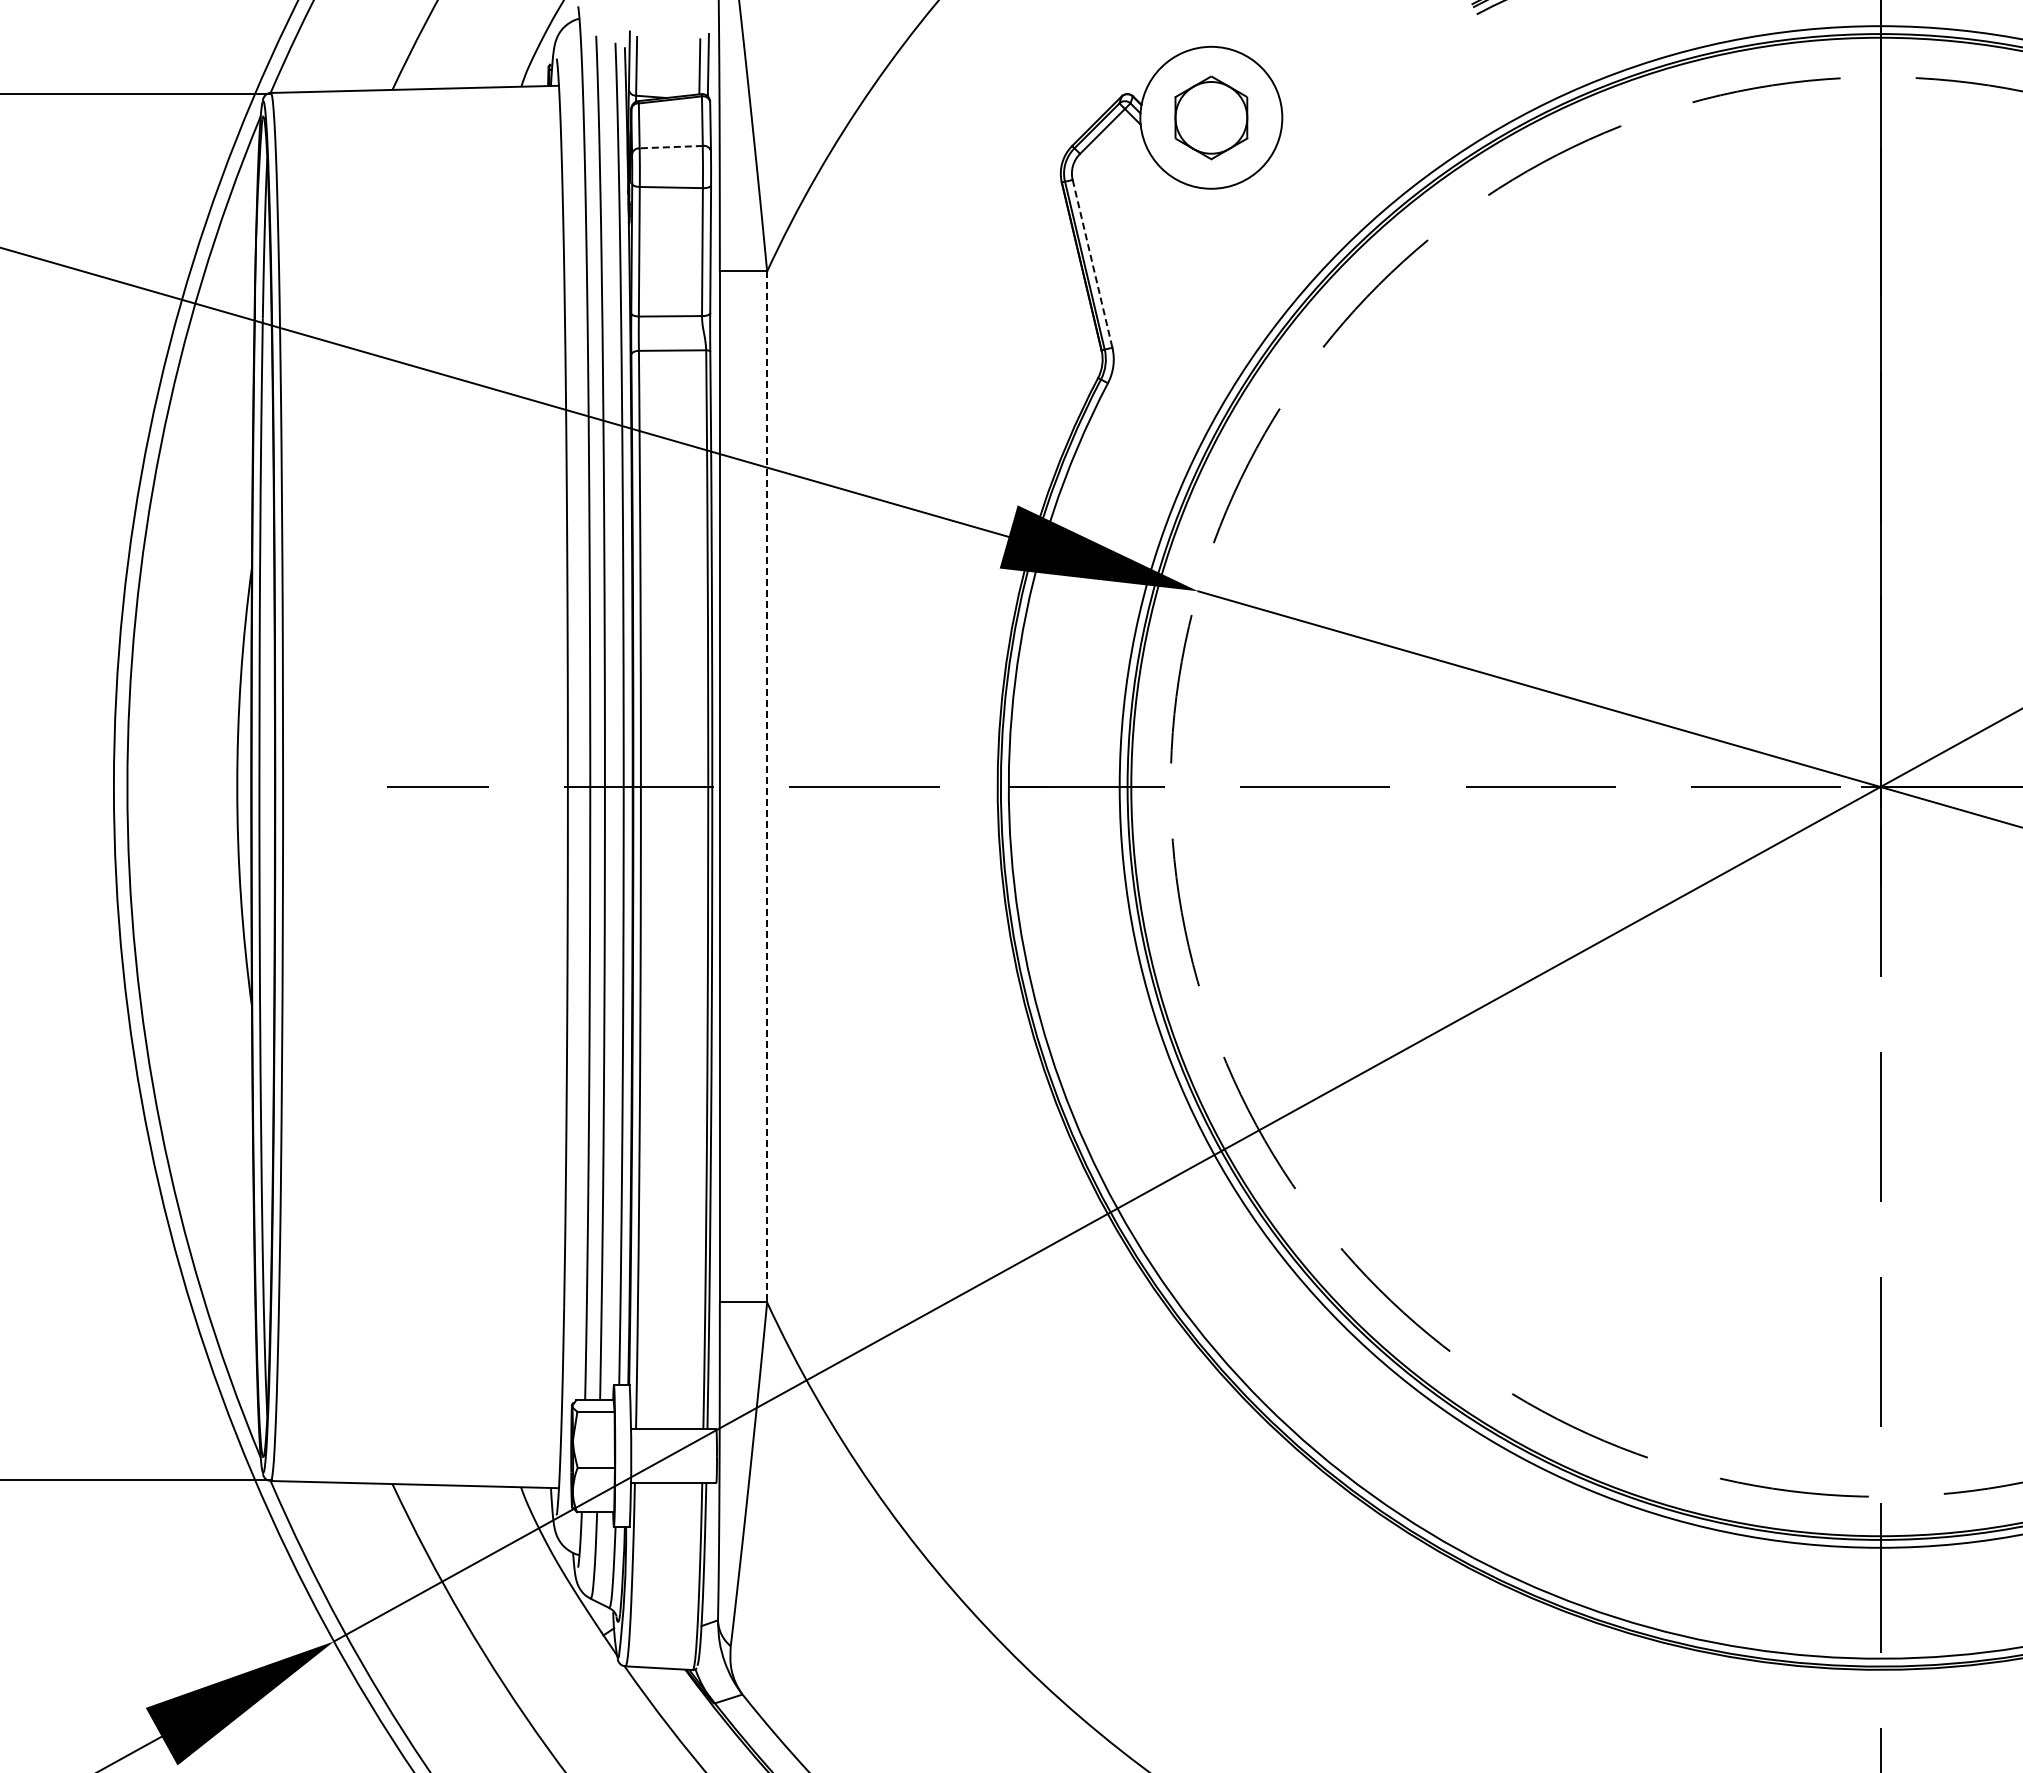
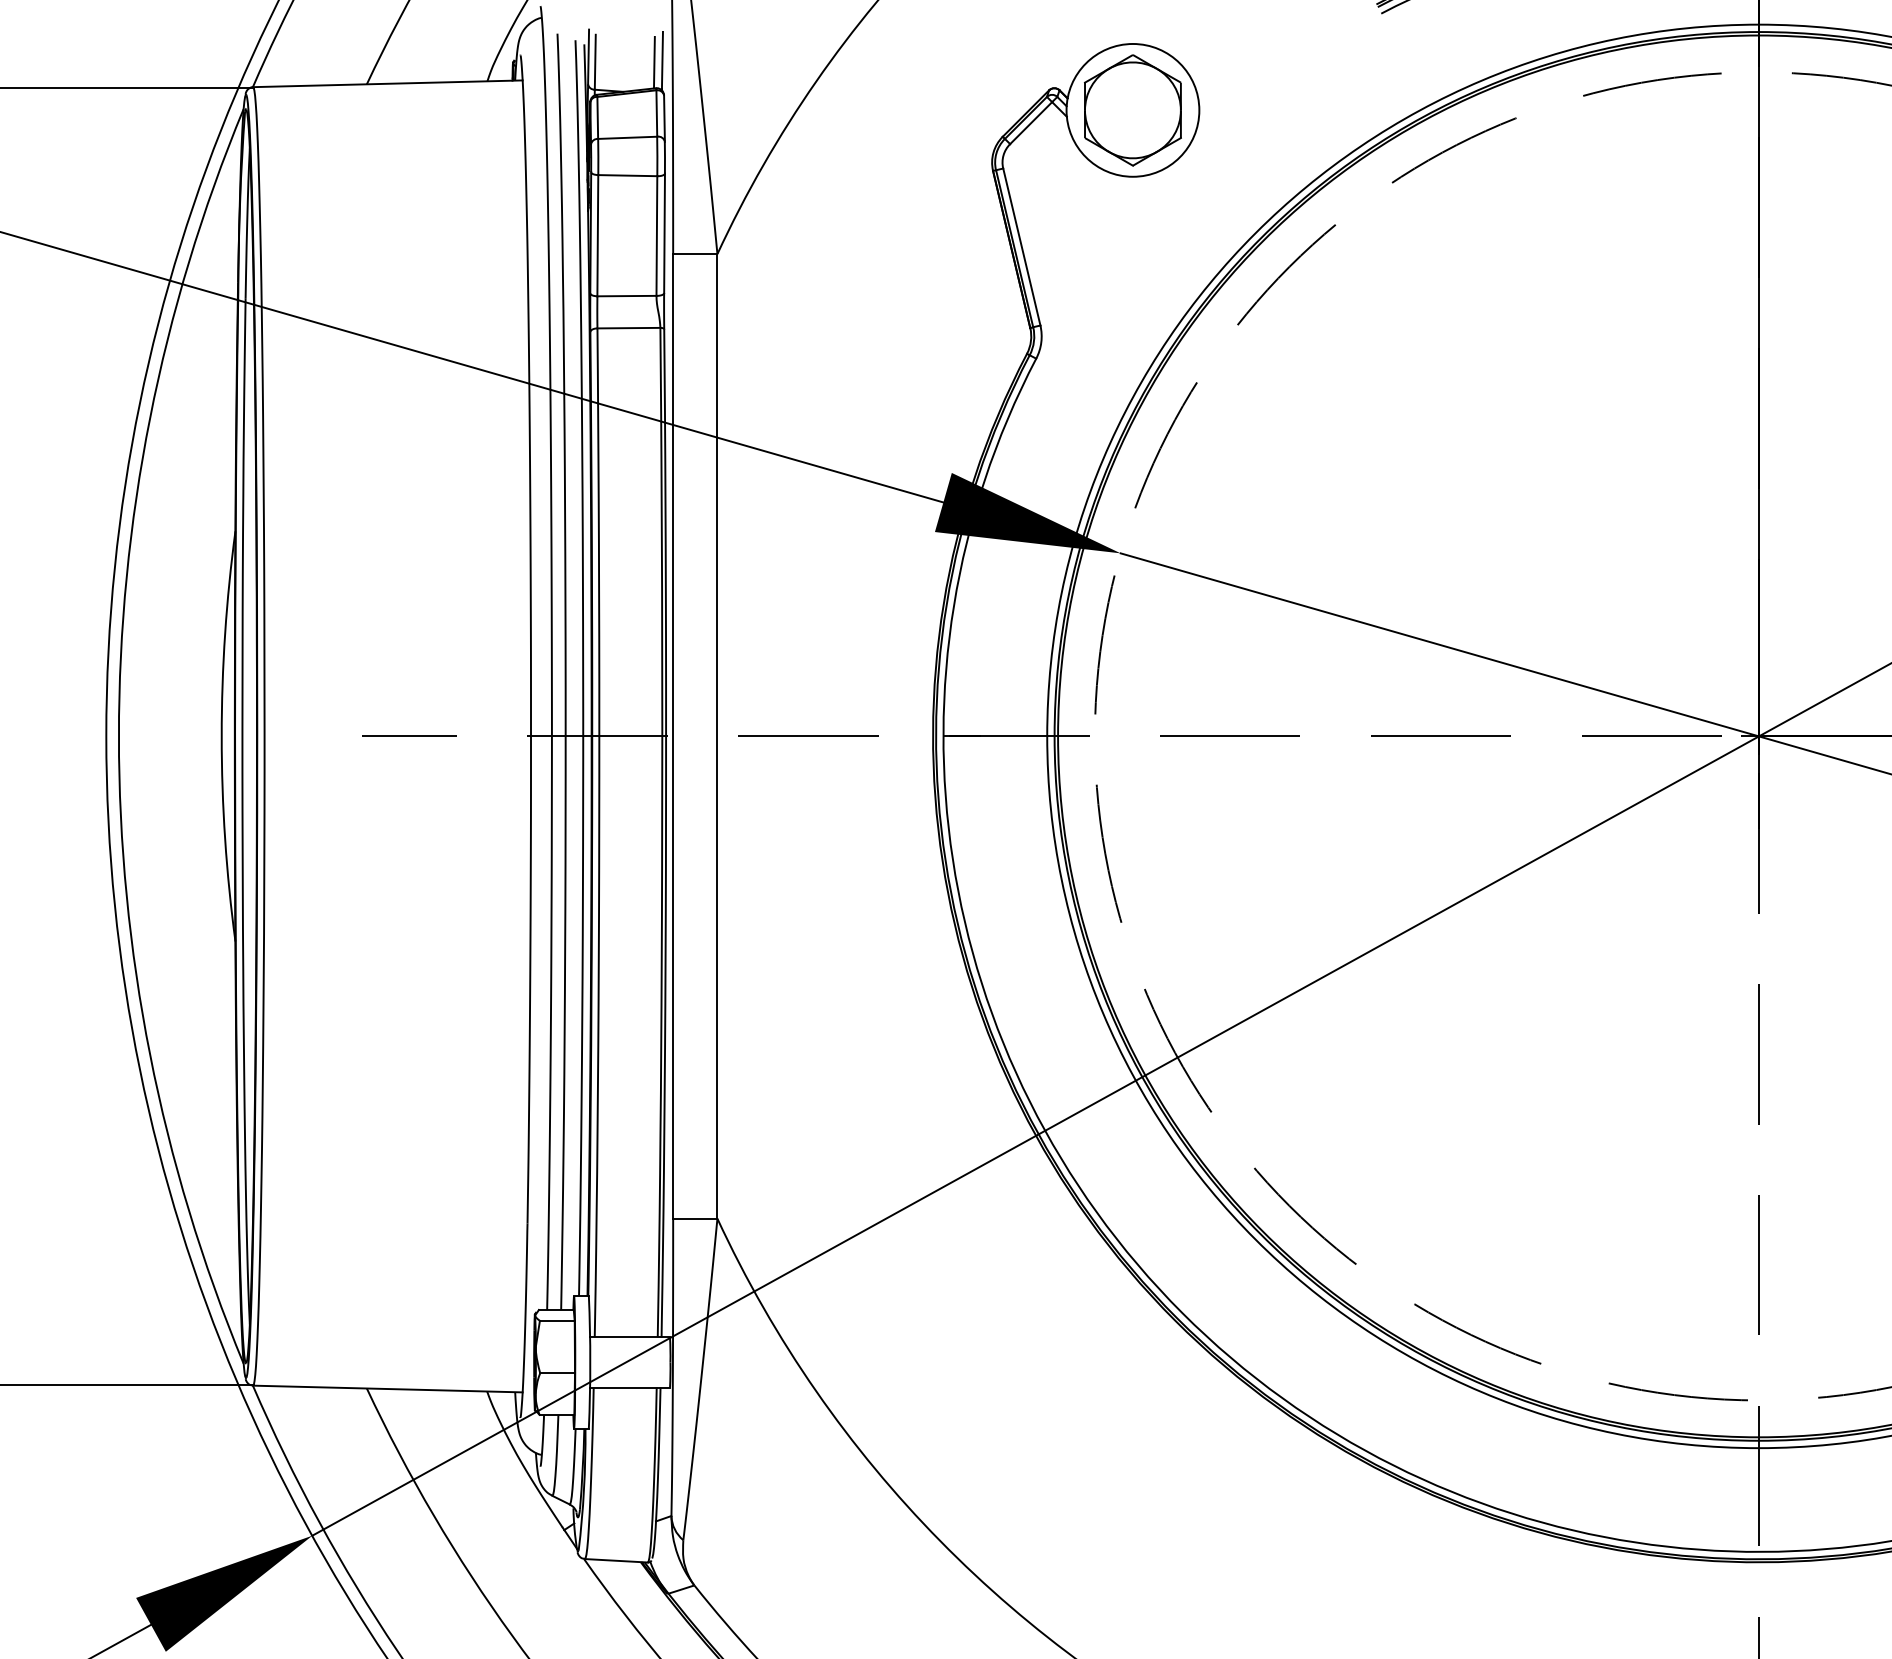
part: (1211, 117) -> (1133, 110), size x1.43
line: (671, 147) -> (627, 138), dashed -> solid
line: (1092, 264) -> (1021, 247), dashed -> solid
line: (767, 786) -> (717, 735), dashed -> solid

